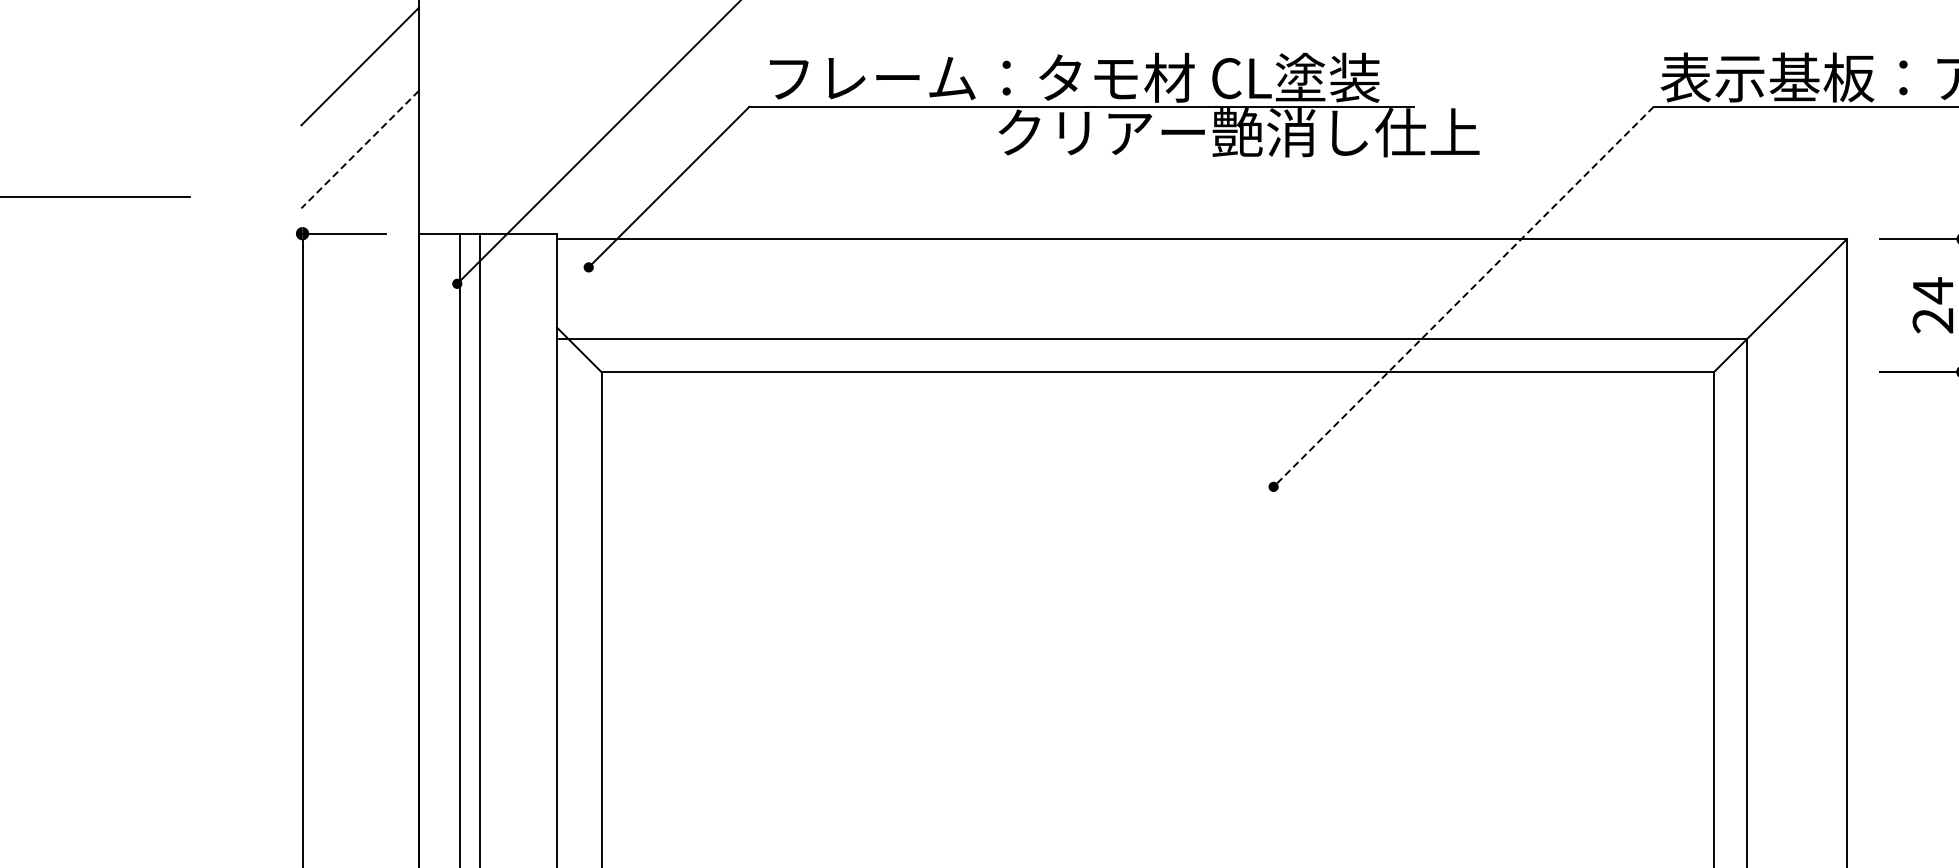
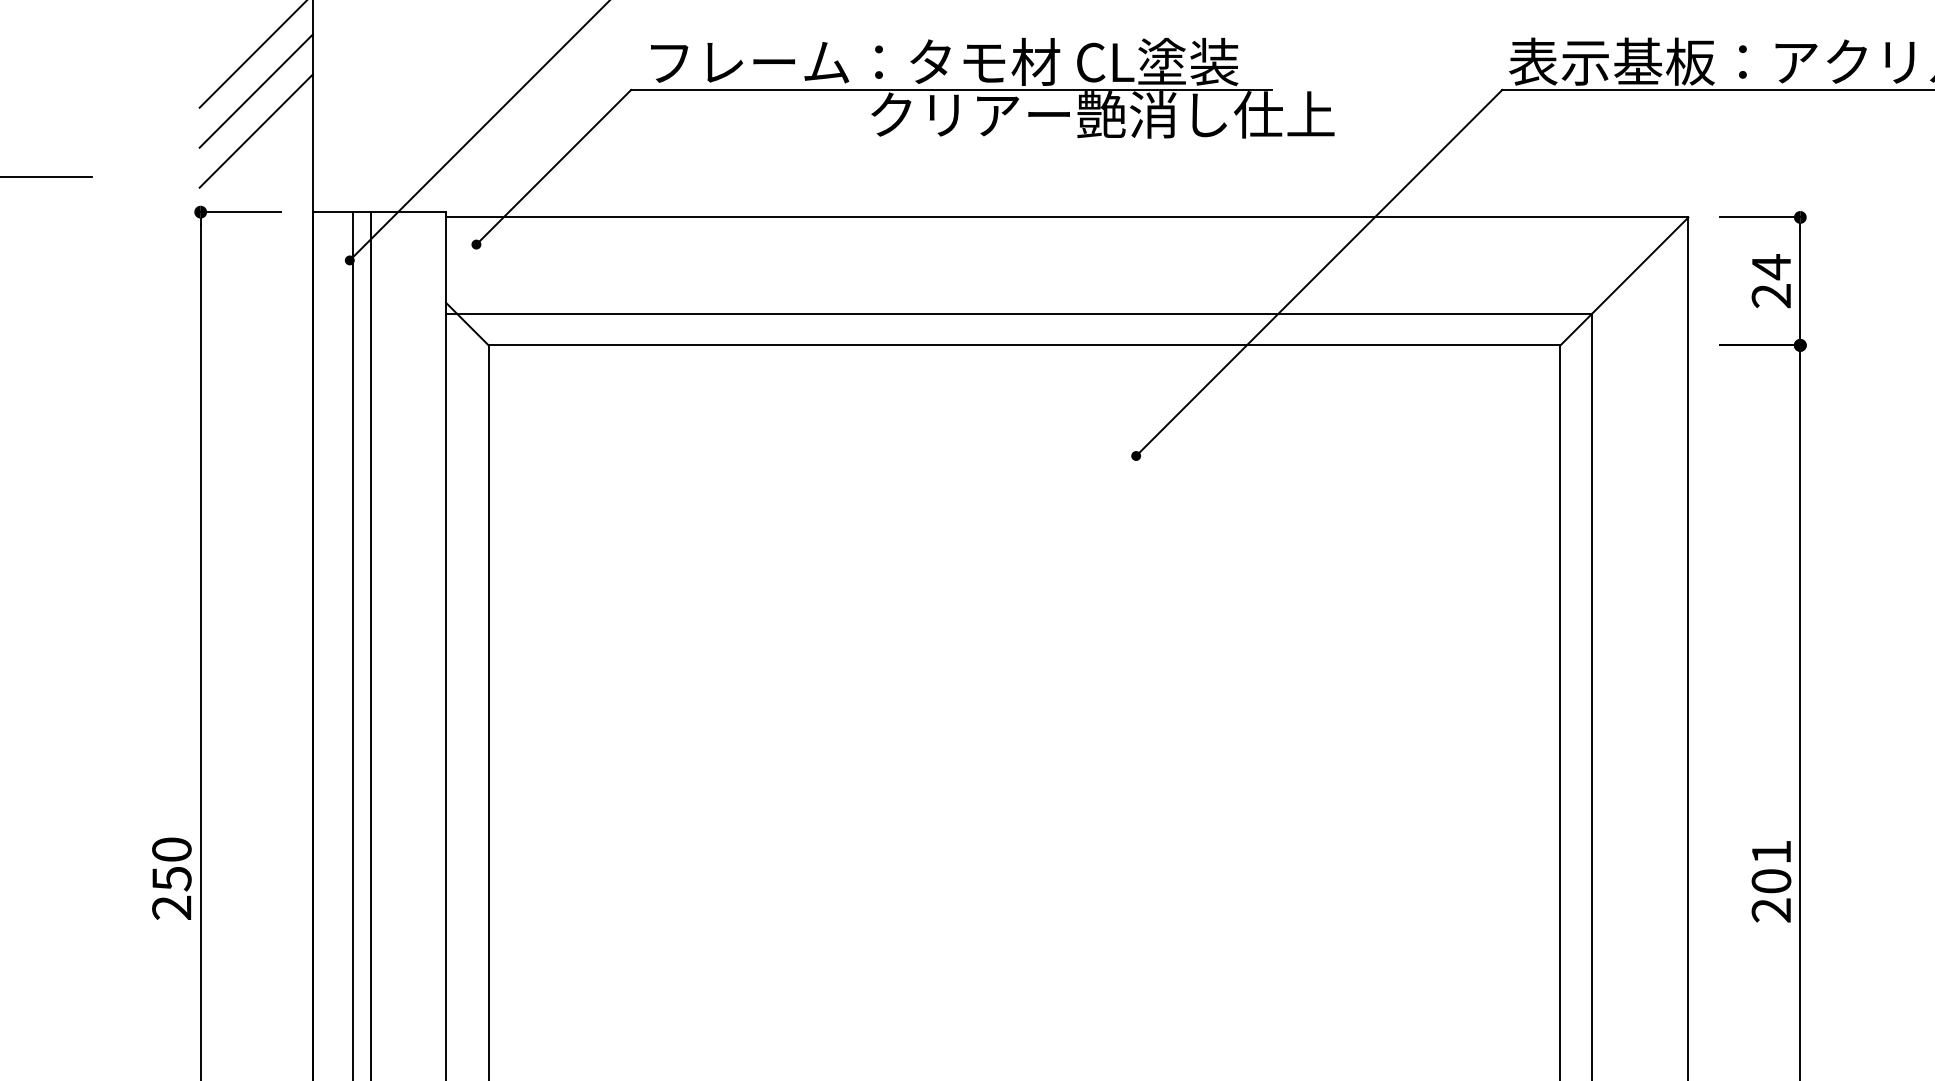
line: (359, 107) -> (255, 90), added
line: (360, 149) -> (256, 131), dashed -> solid
line: (1463, 296) -> (1319, 272), dashed -> solid

